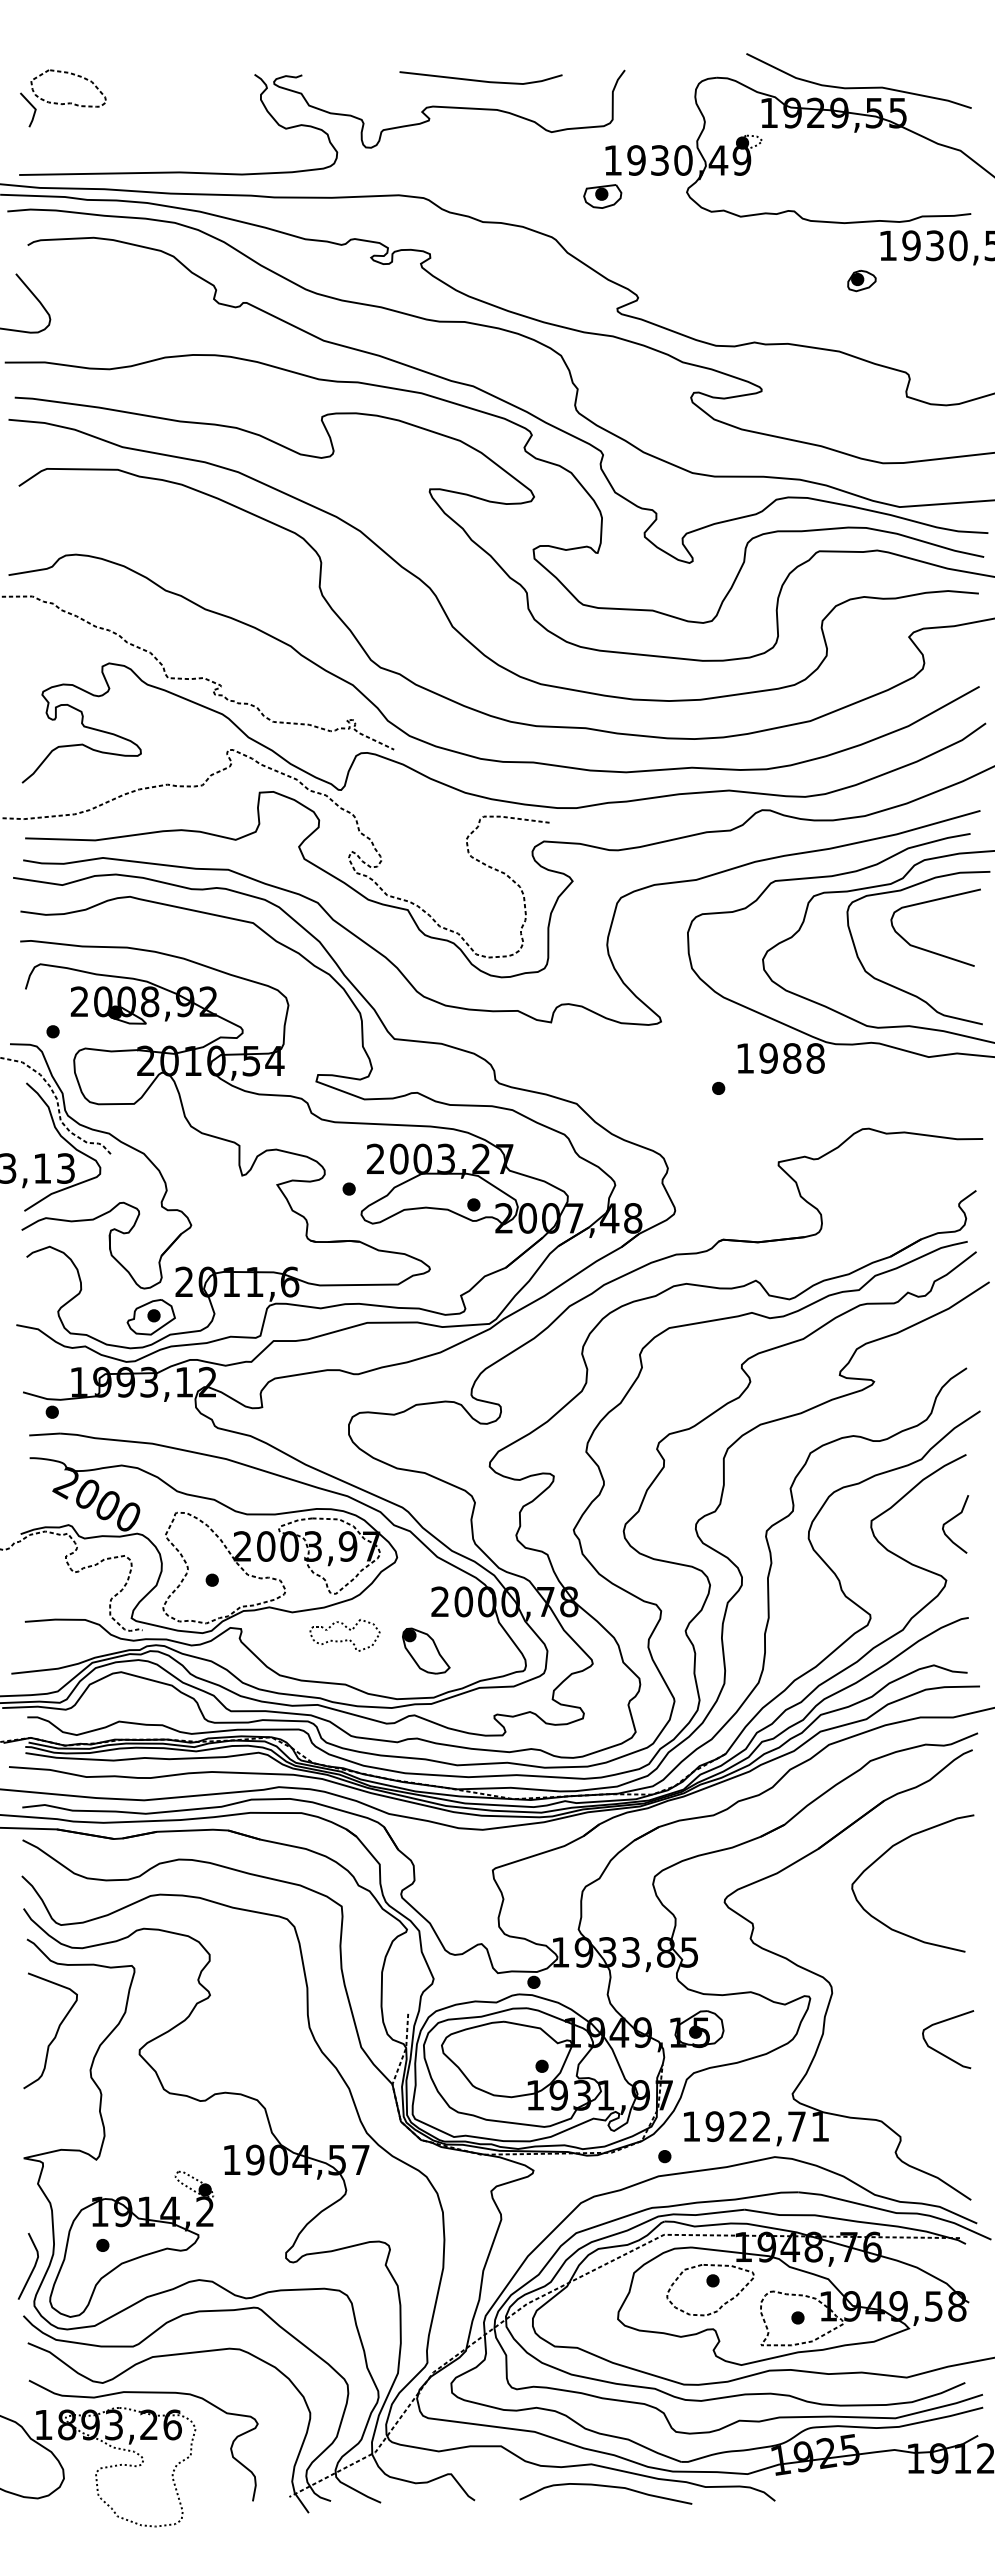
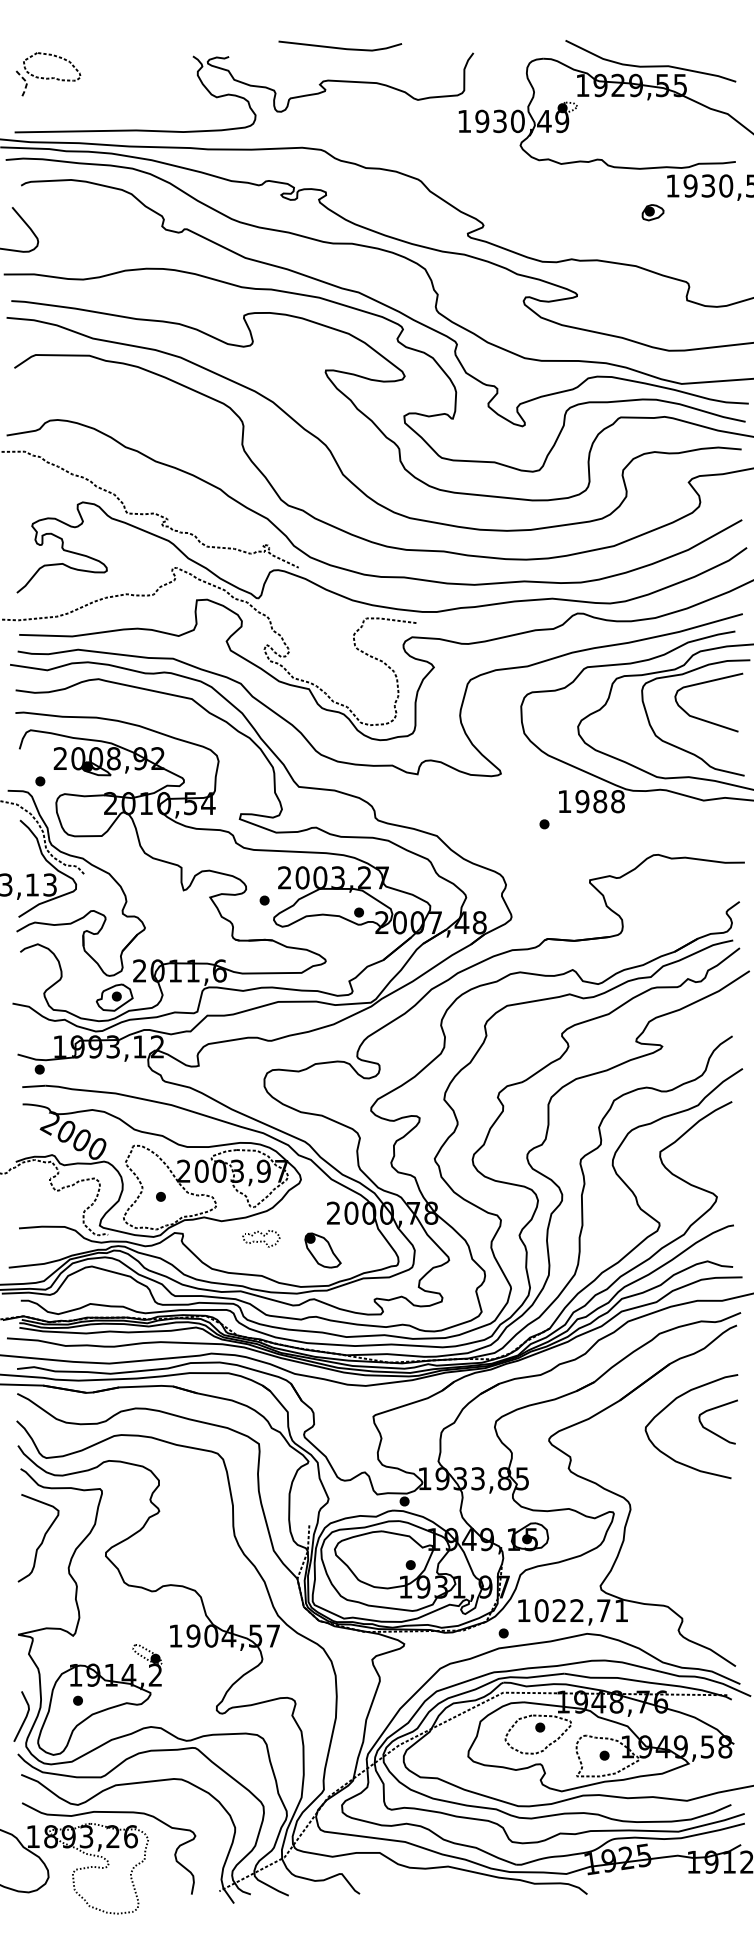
line: (480, 80) -> (339, 47), moved
line: (35, 108) -> (27, 82), solid -> dashed
part: (602, 196) -> (456, 148), removed
curve: (953, 1519) -> (722, 1150), removed
part: (344, 1635) -> (261, 1238), size x0.7
curve: (941, 2052) -> (713, 1431), moved
text: (714, 2126) -> (541, 1610), 1922,71 -> 1022,71
curve: (607, 2487) -> (460, 1884), removed

